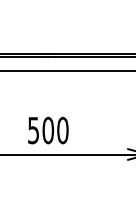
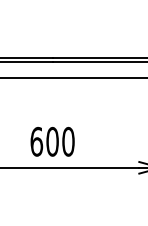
text: (33, 130) -> (36, 141), 500 -> 600

